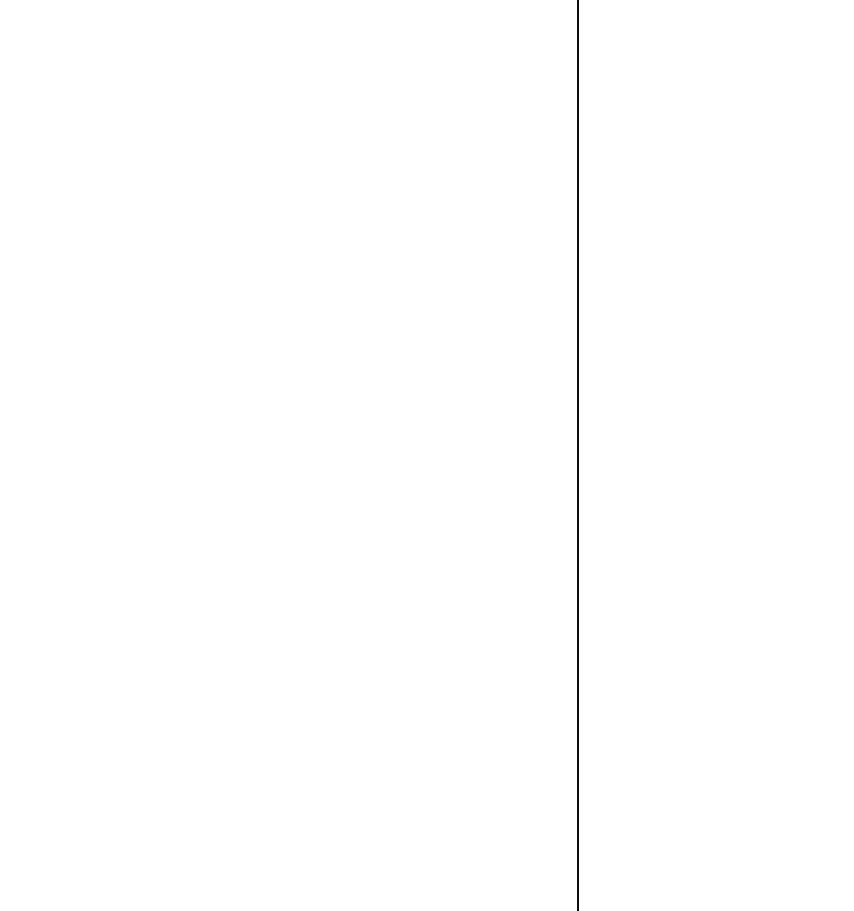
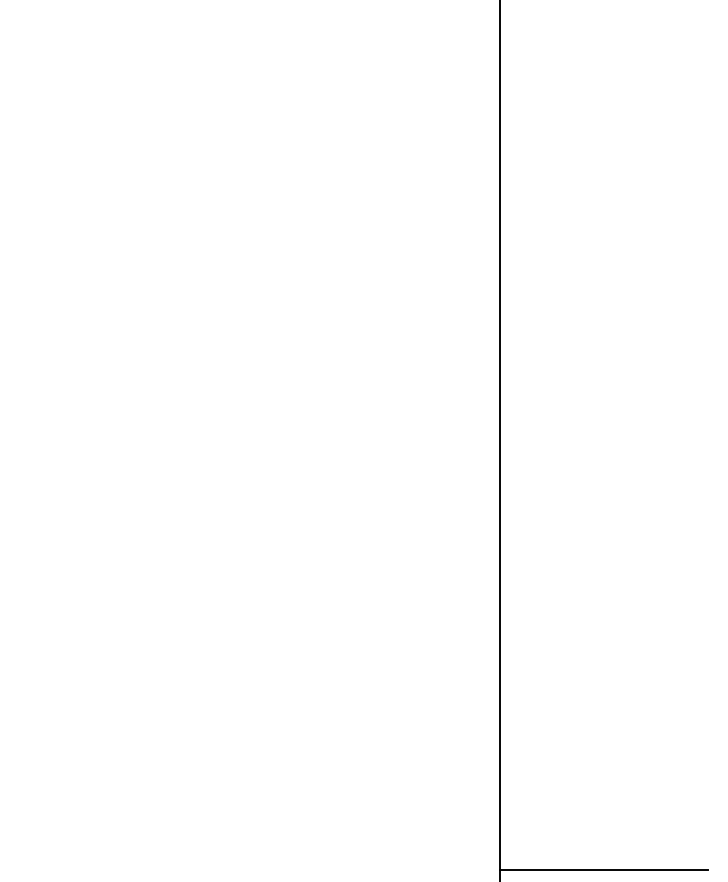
line: (710, 887) -> (604, 869), added

